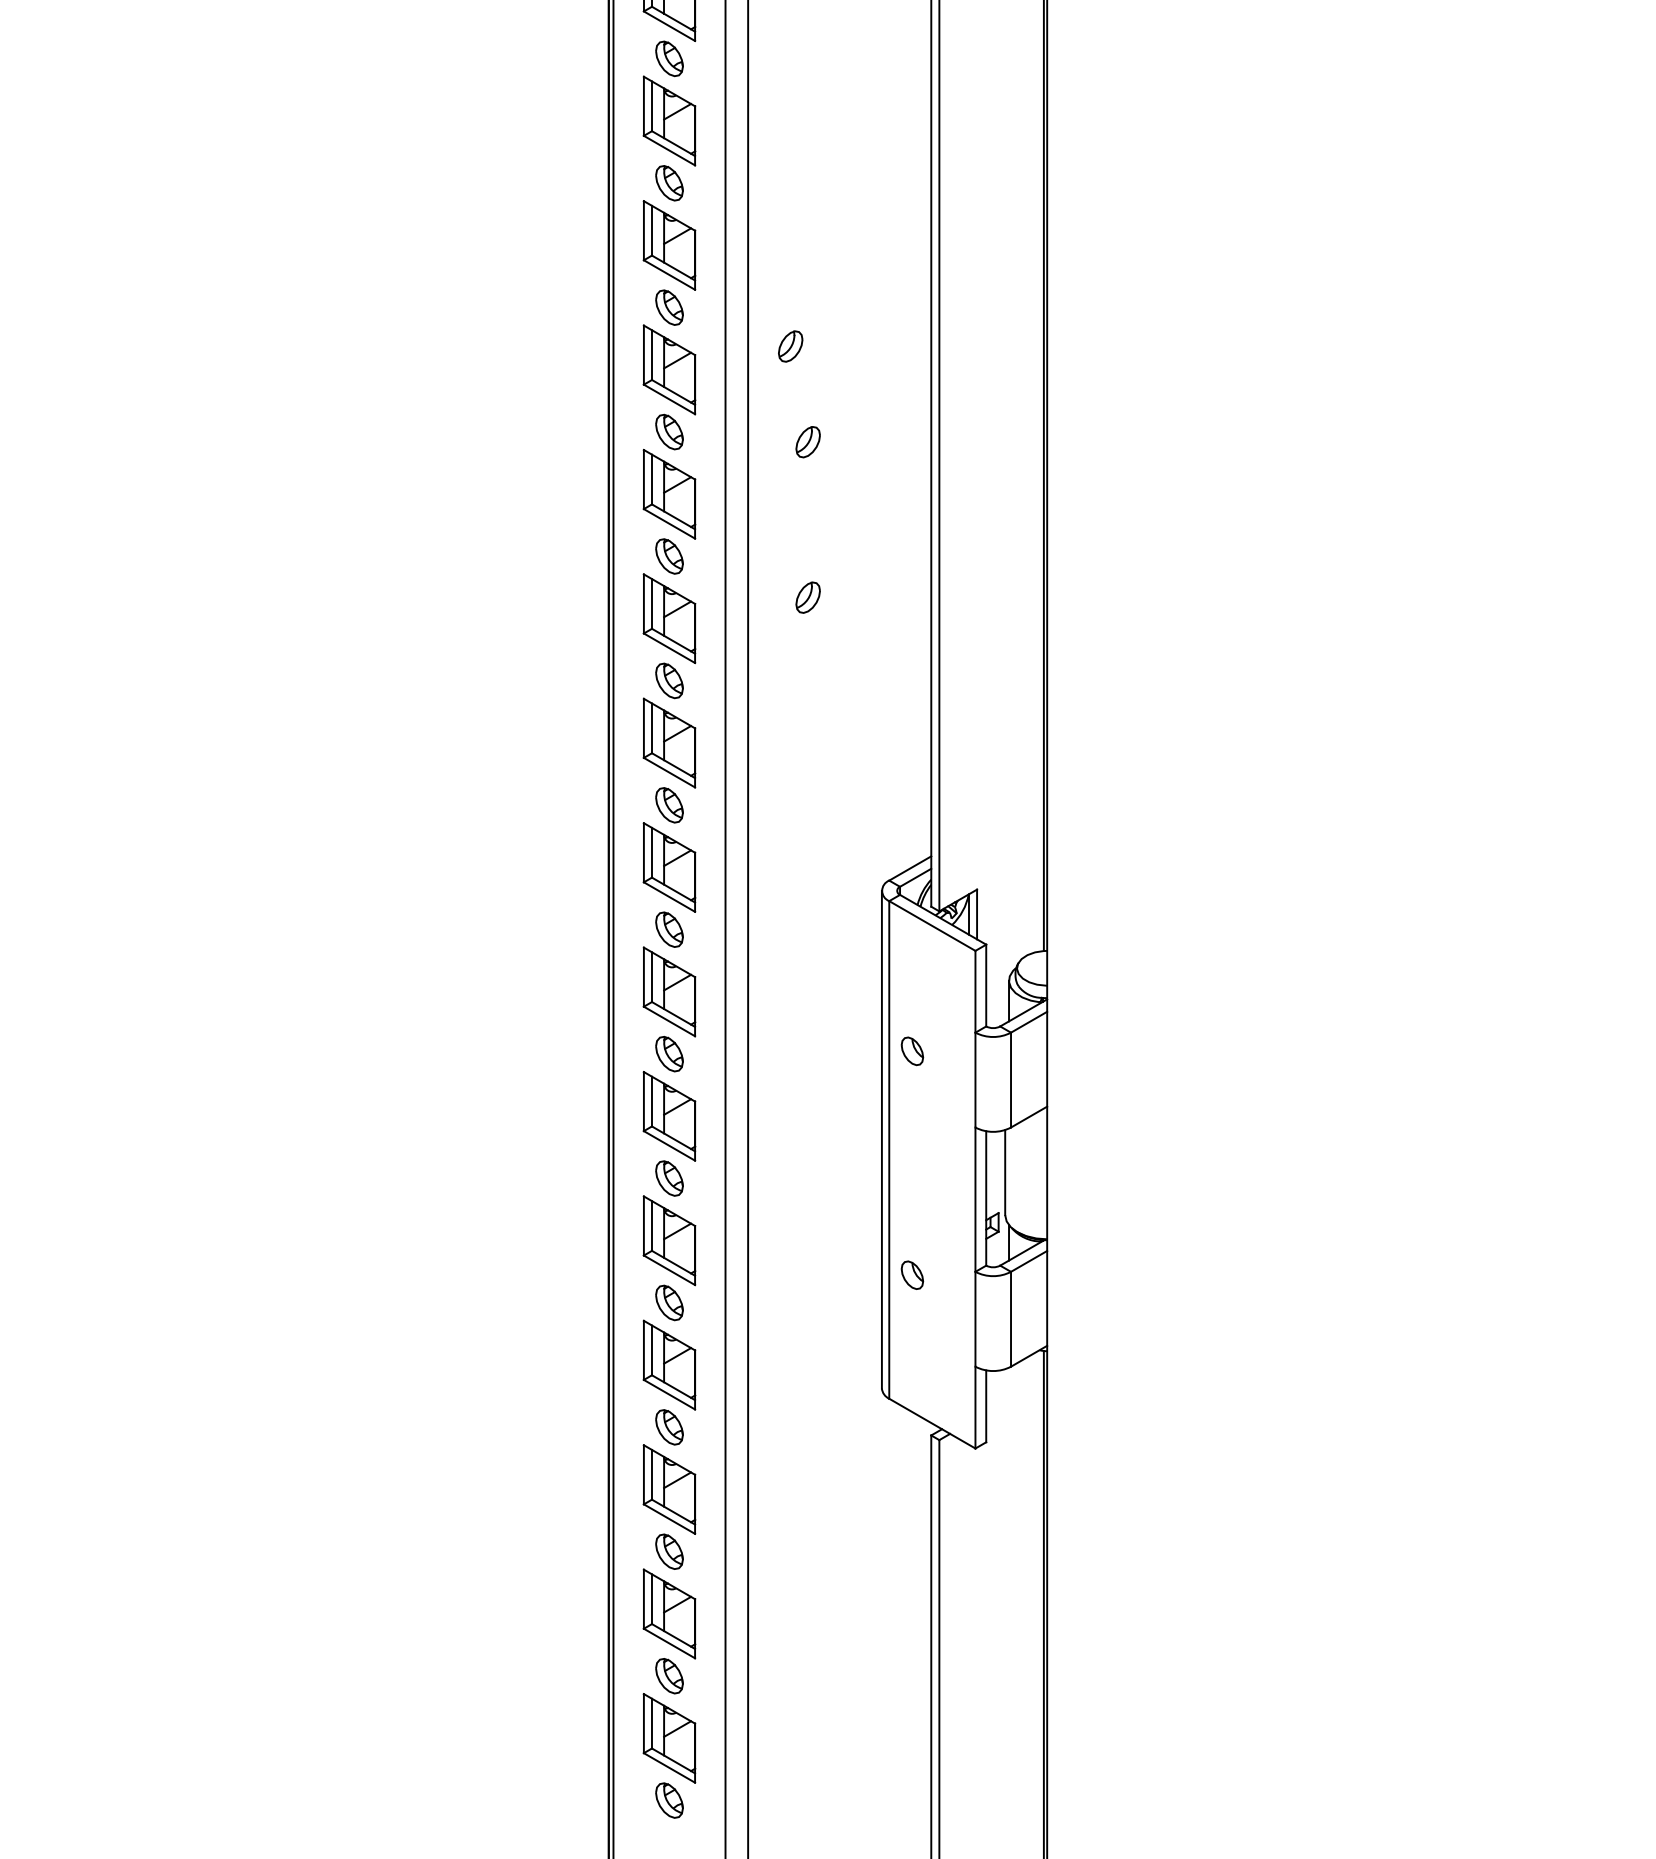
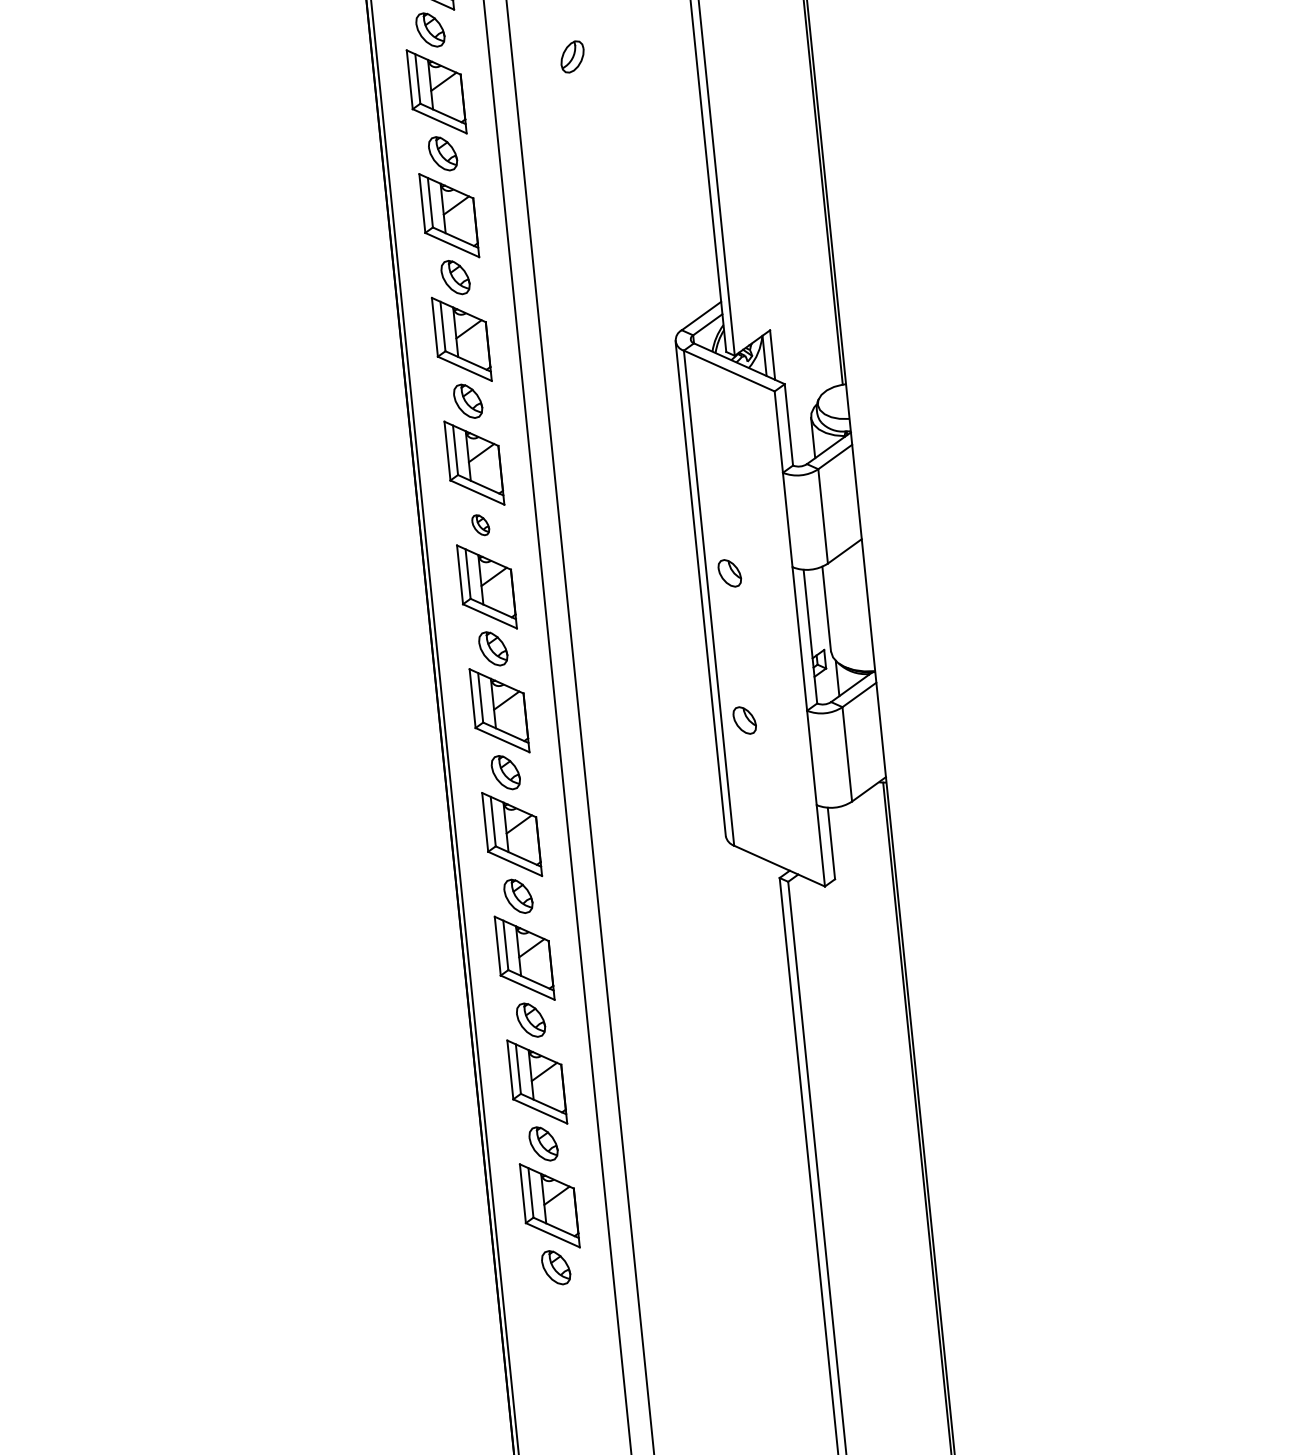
part: (912, 1051) -> (729, 573), moved
part: (669, 1054) -> (480, 525), size x0.6

